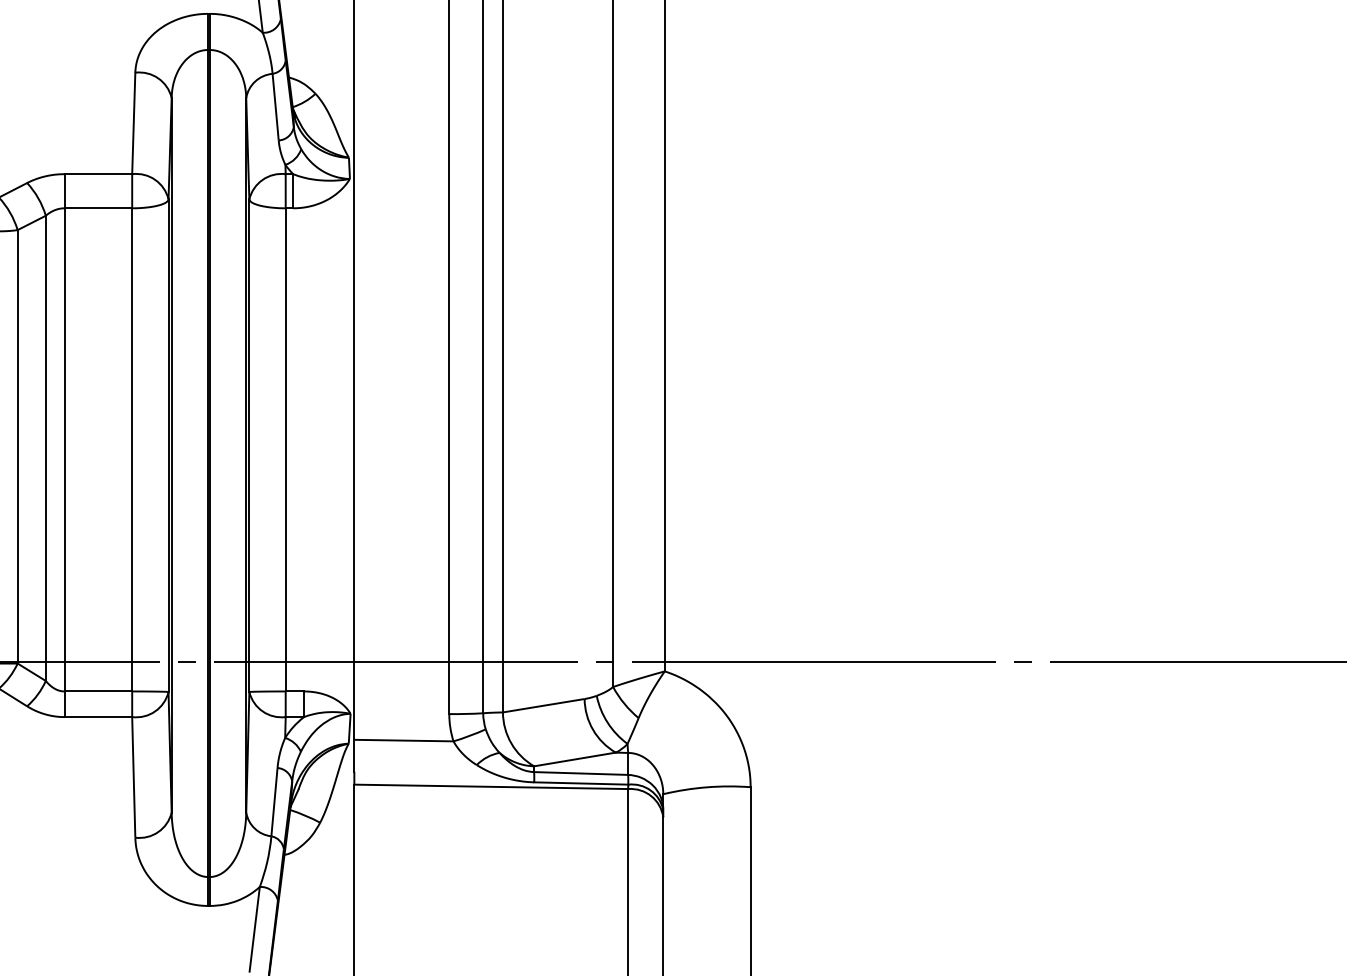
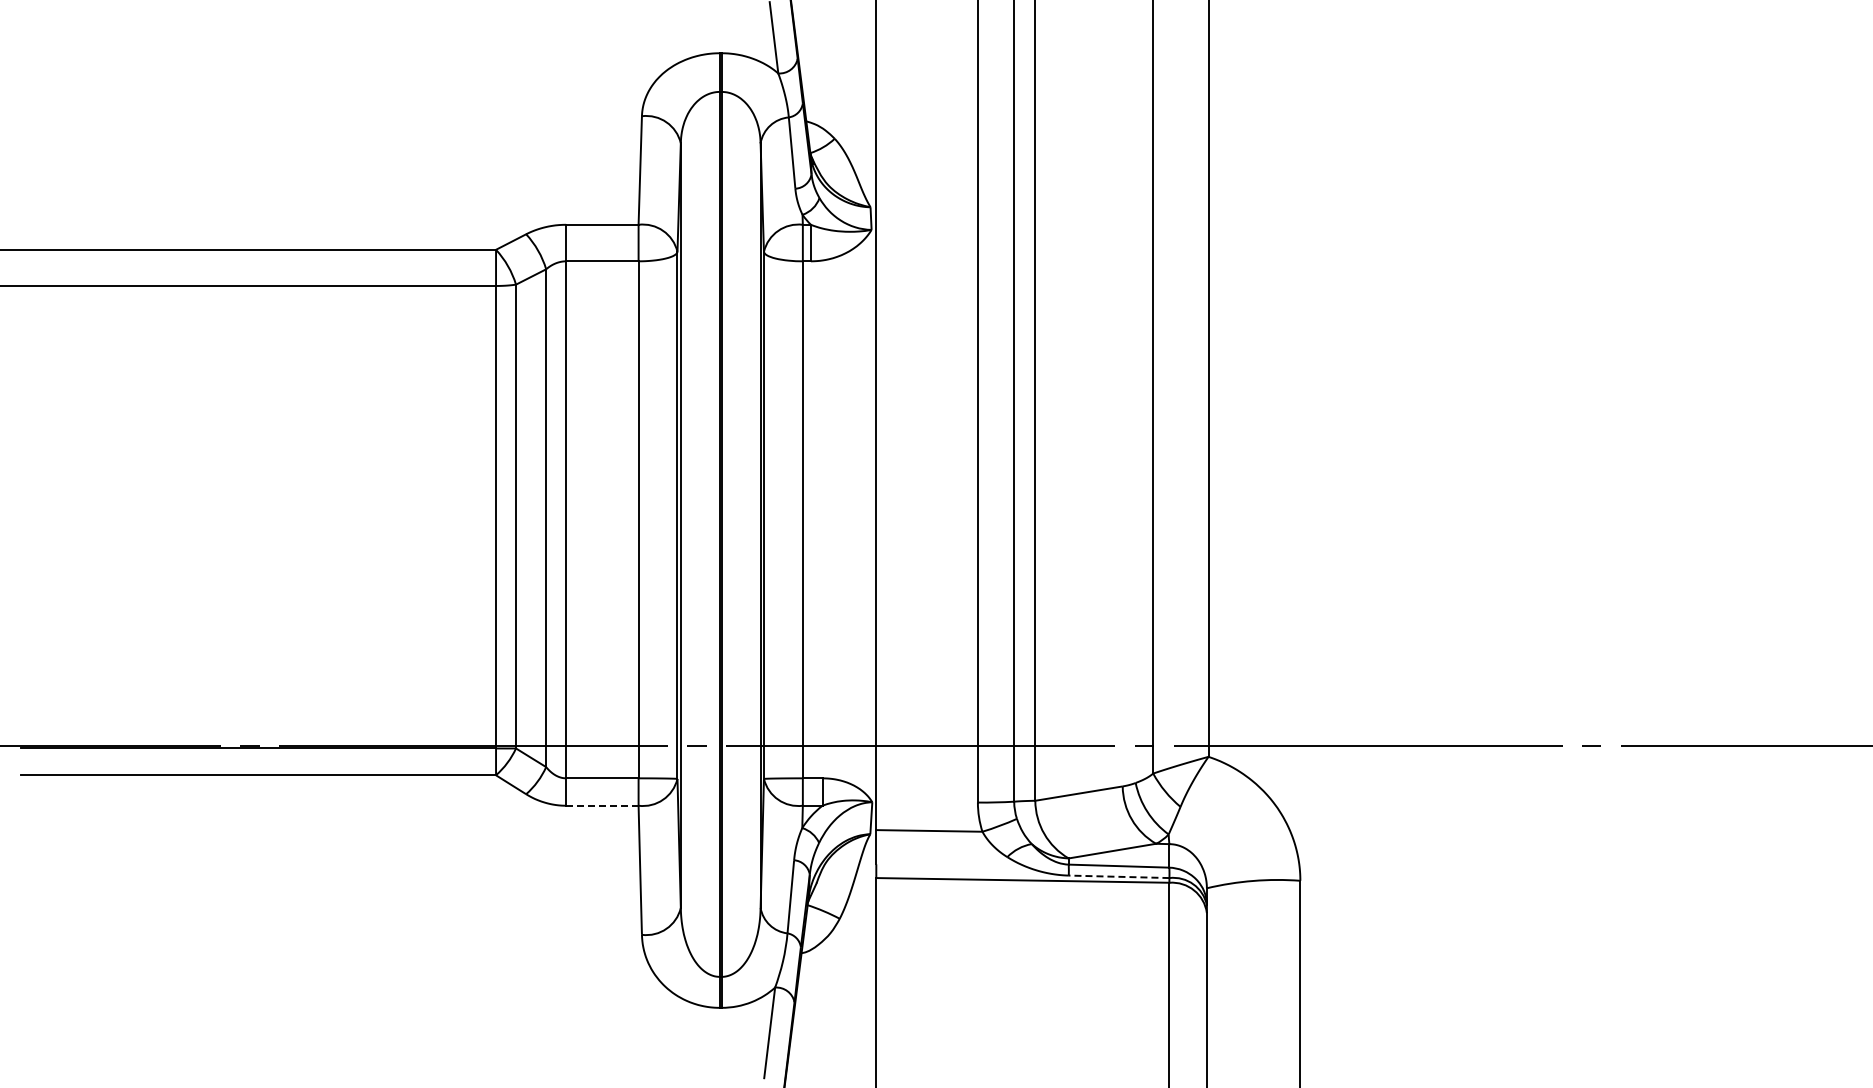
line: (97, 716) -> (601, 805), solid -> dashed
line: (580, 783) -> (1118, 876), solid -> dashed

